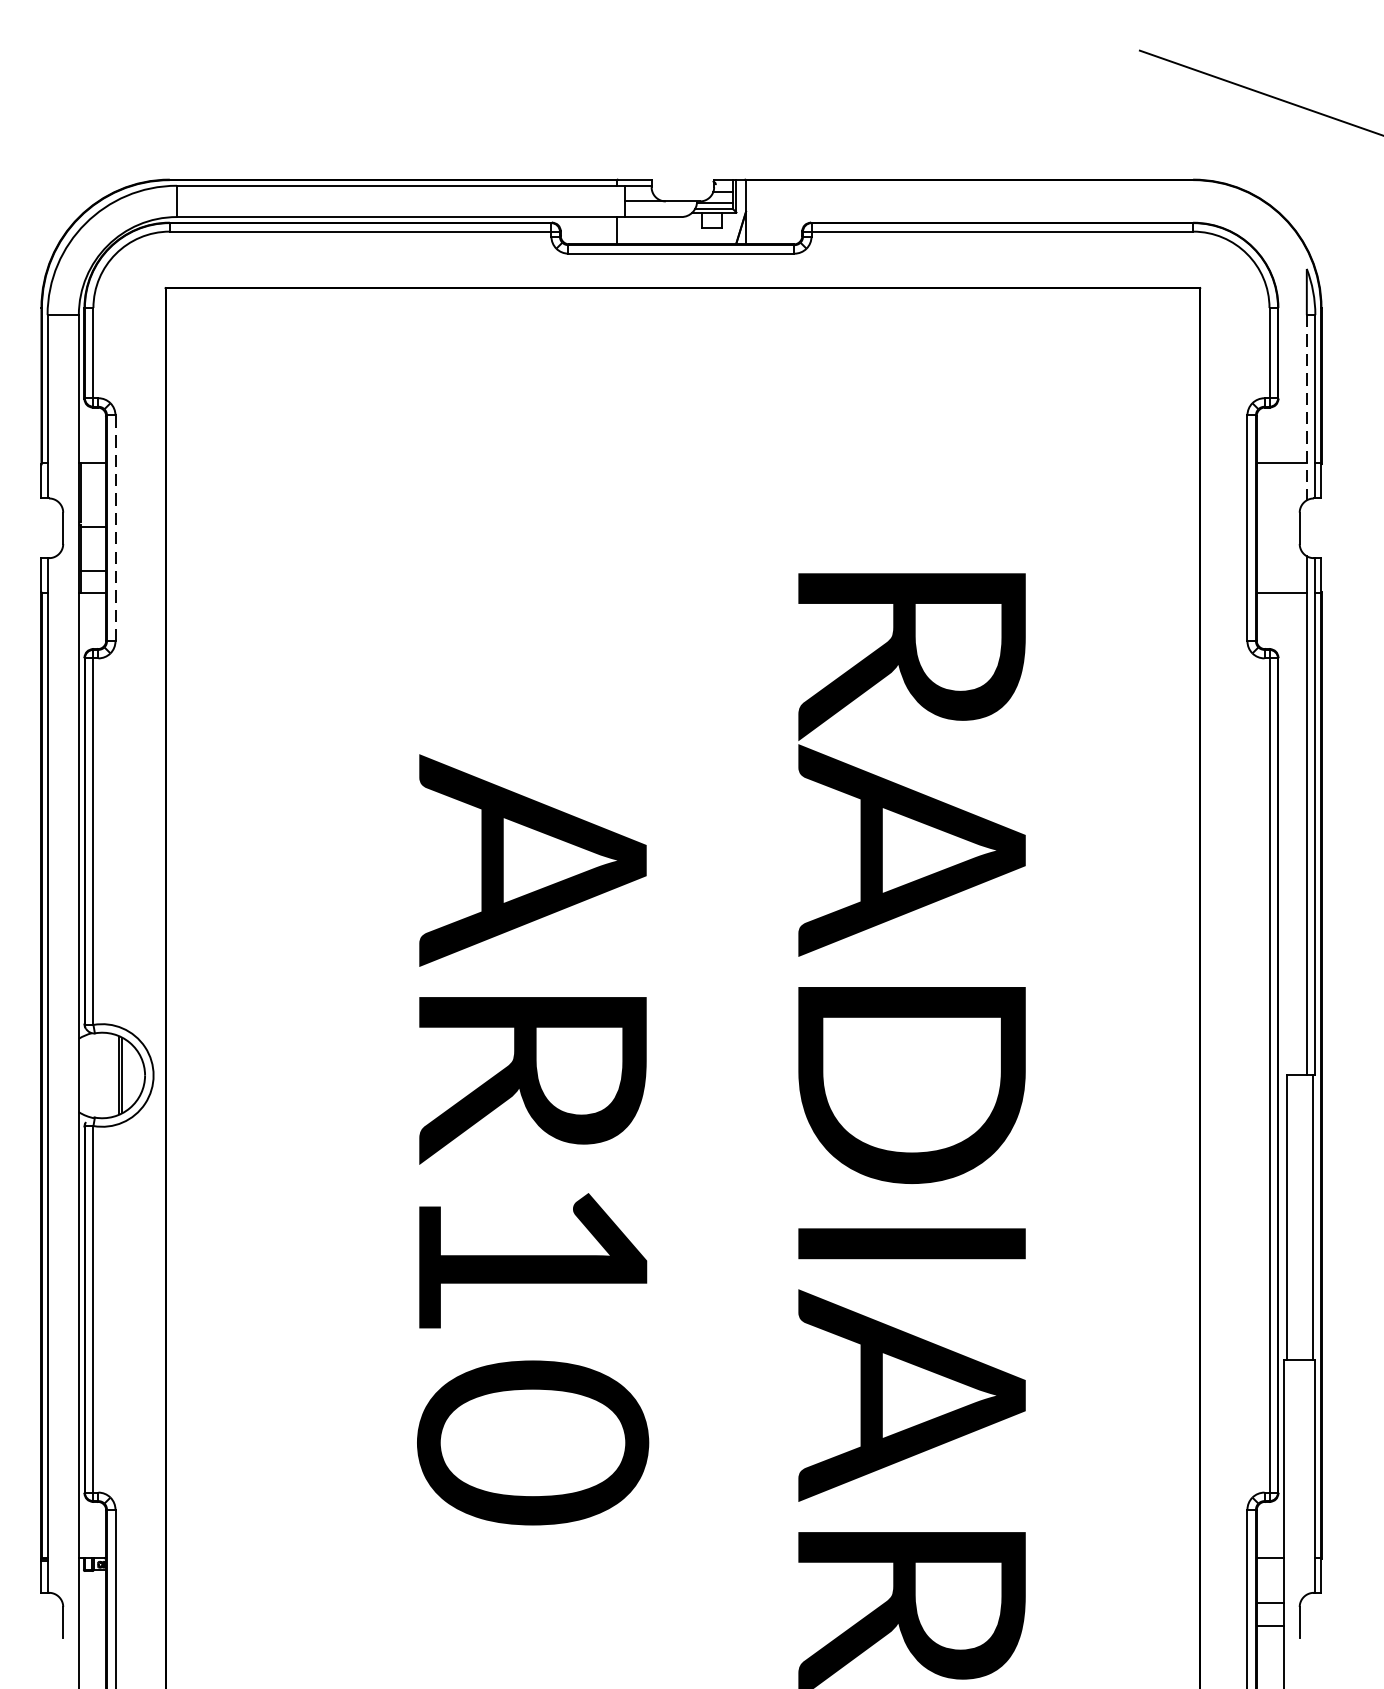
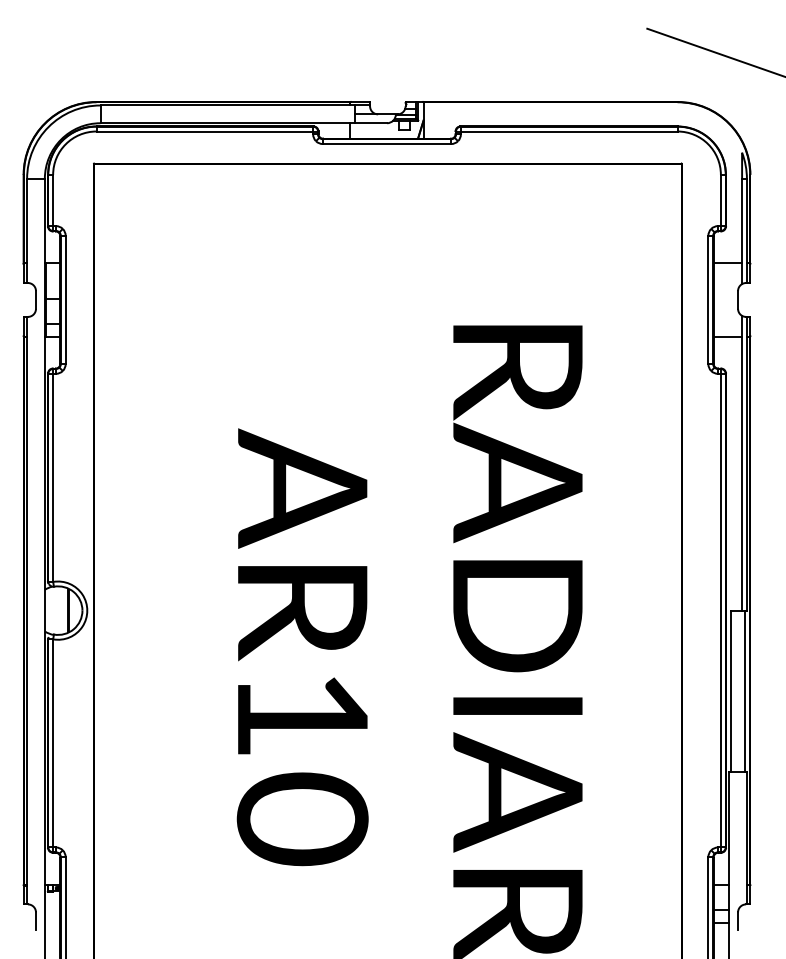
line: (1307, 407) -> (742, 231), dashed -> solid
line: (115, 527) -> (65, 299), dashed -> solid

